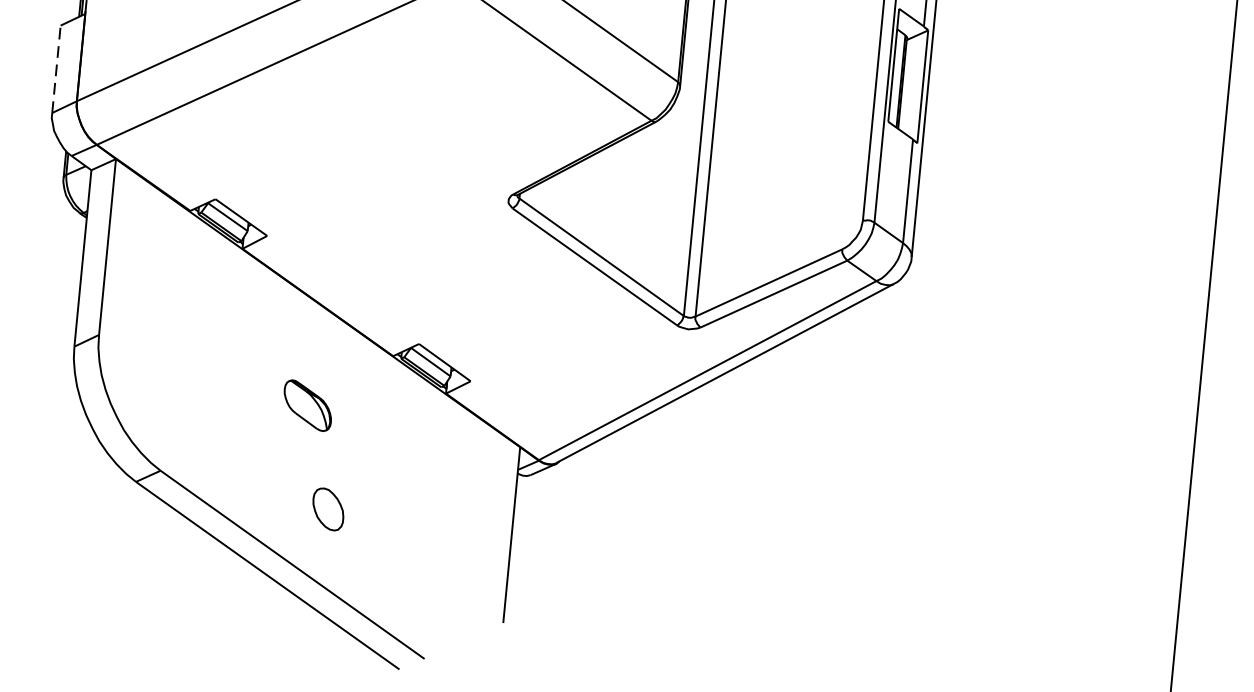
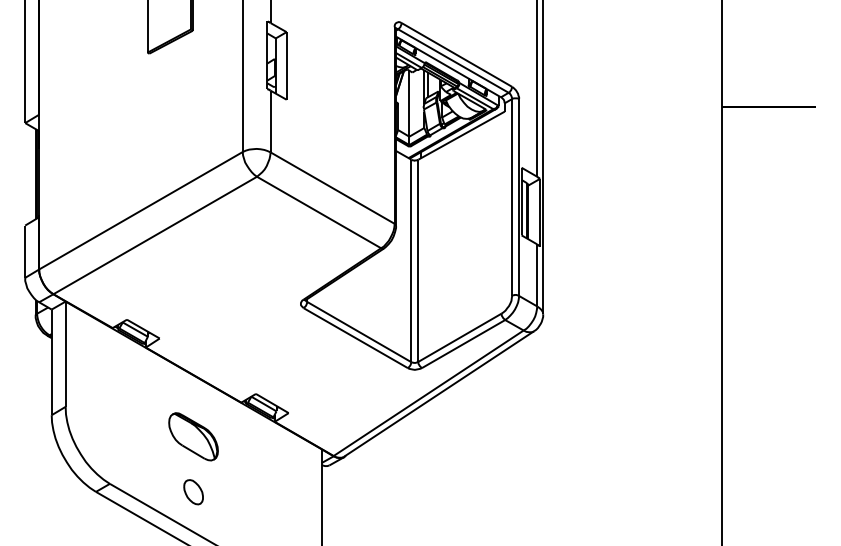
line: (56, 68) -> (25, 251), dashed -> solid
part: (307, 405) -> (193, 436), size x1.67
part: (328, 509) -> (193, 492), moved

